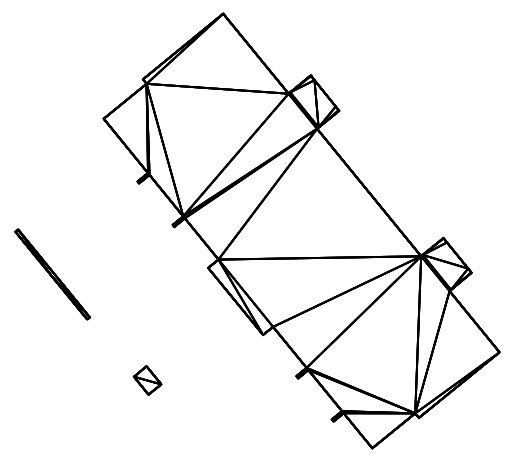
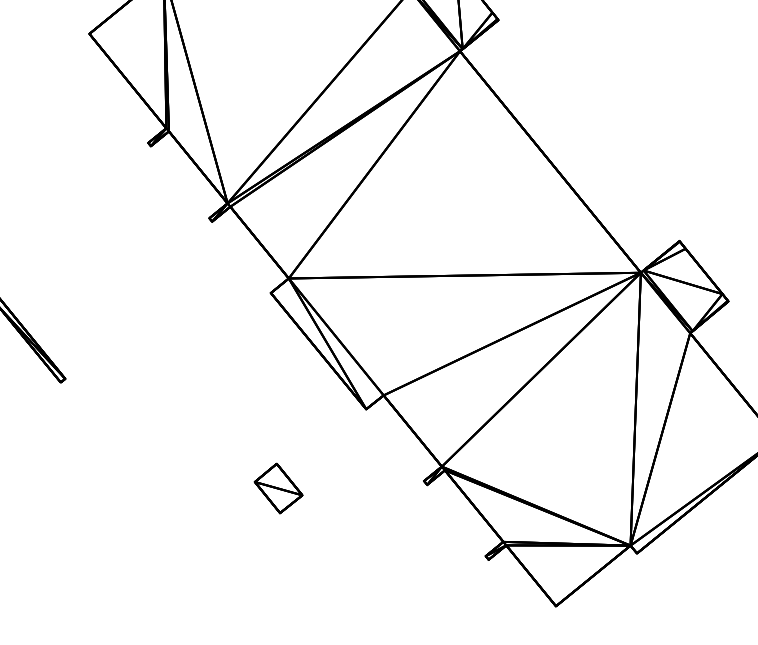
part: (147, 380) -> (278, 488), moved

